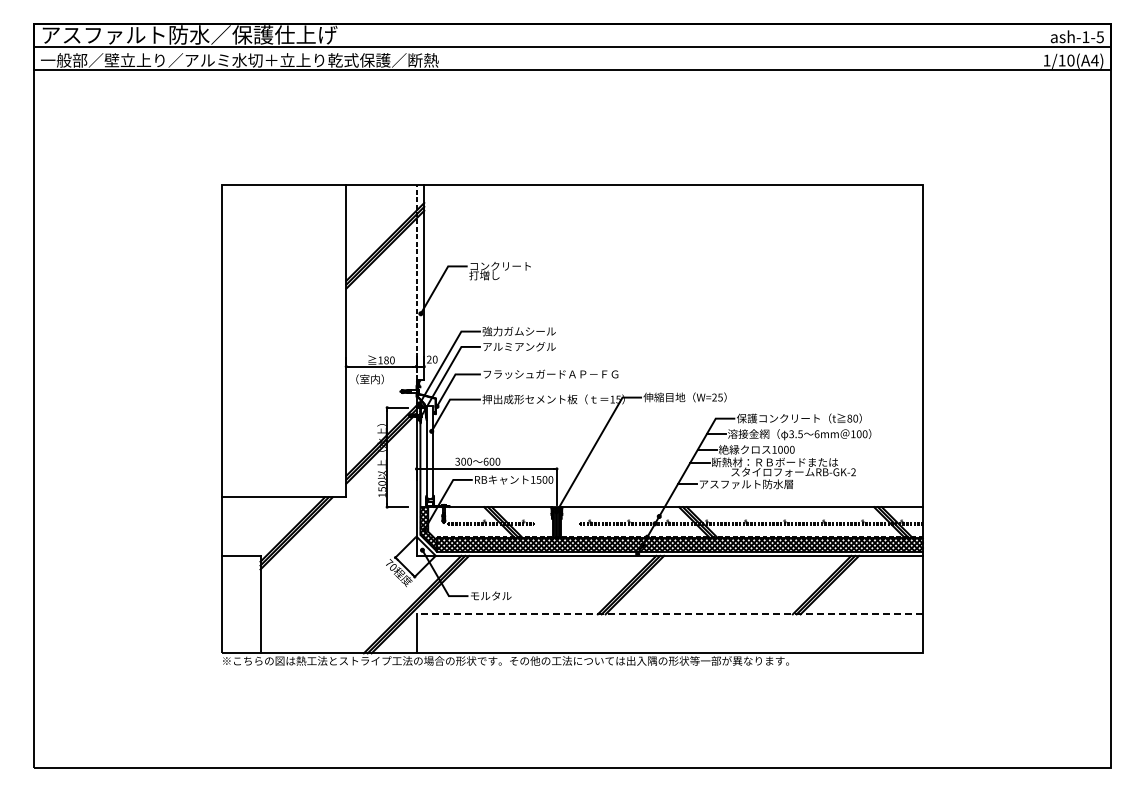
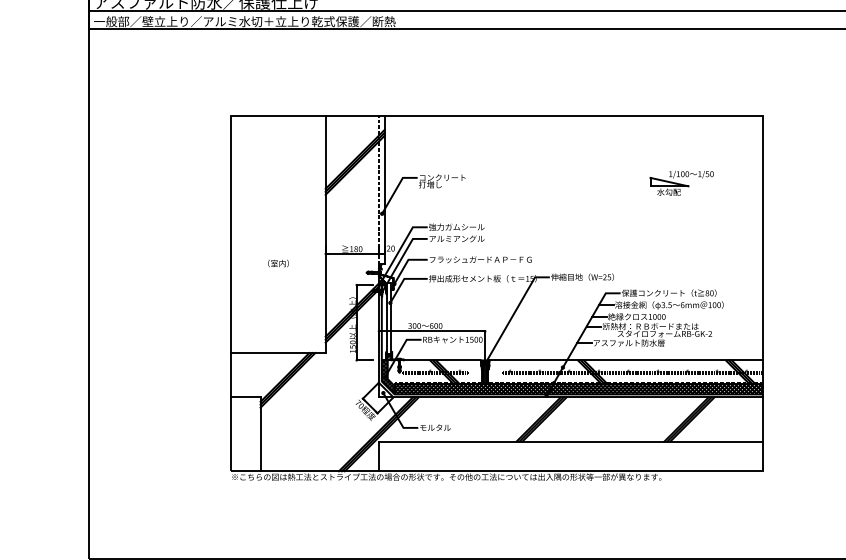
part: (815, 273) -> (681, 183), added
text: (369, 379) -> (278, 263), moved
line: (669, 614) -> (570, 441), dashed -> solid

